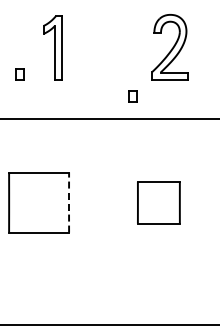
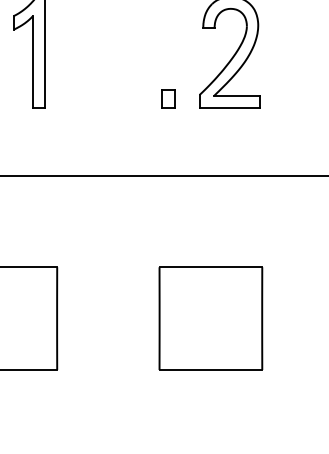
part: (132, 96) -> (167, 99), moved
line: (69, 202) -> (57, 318), dashed -> solid
part: (158, 202) -> (210, 318), size x1.43

